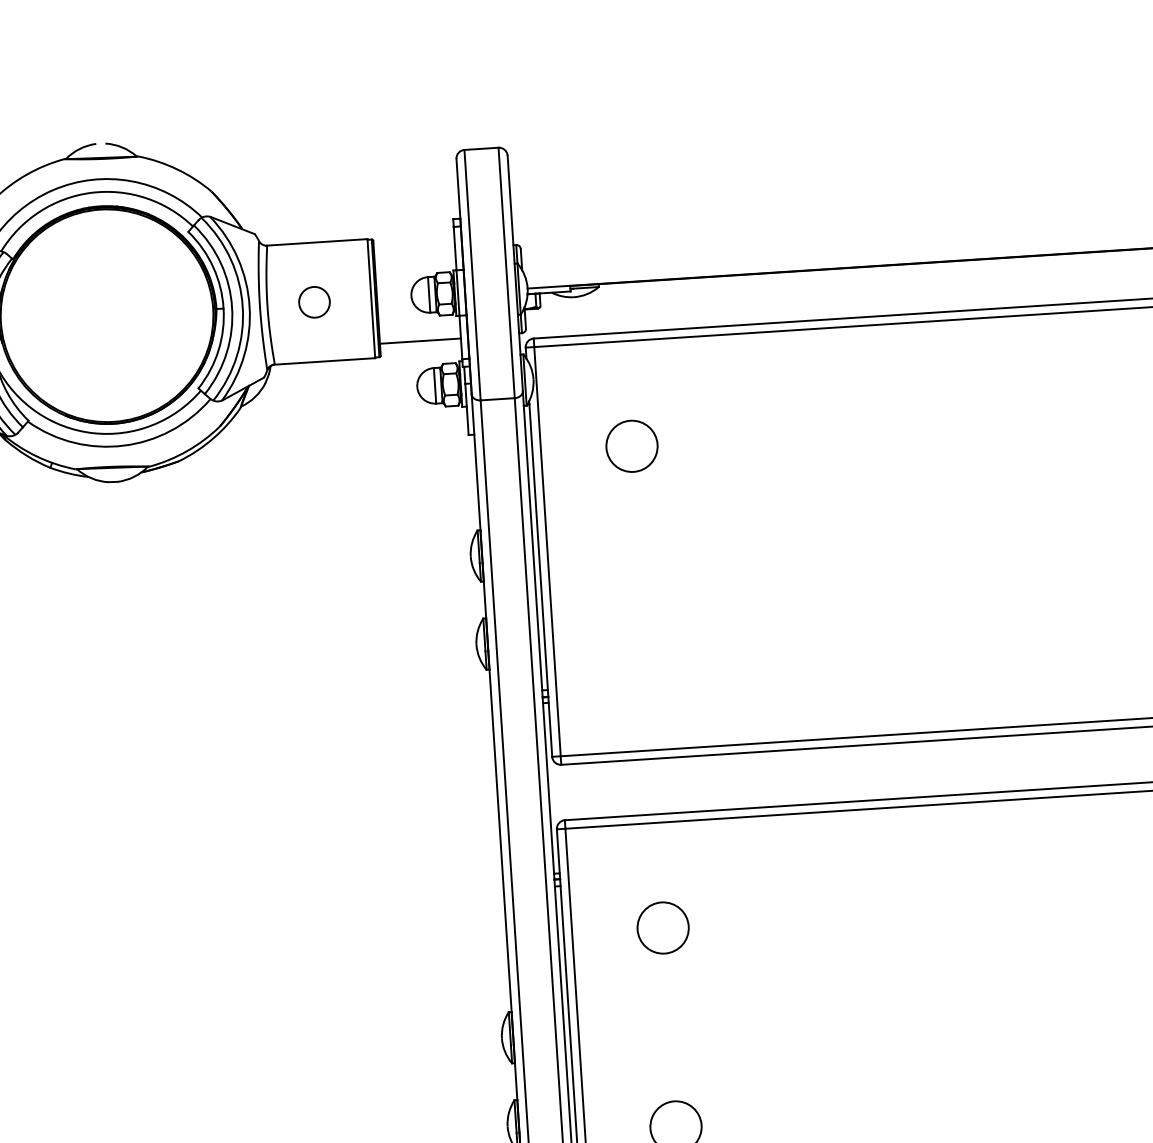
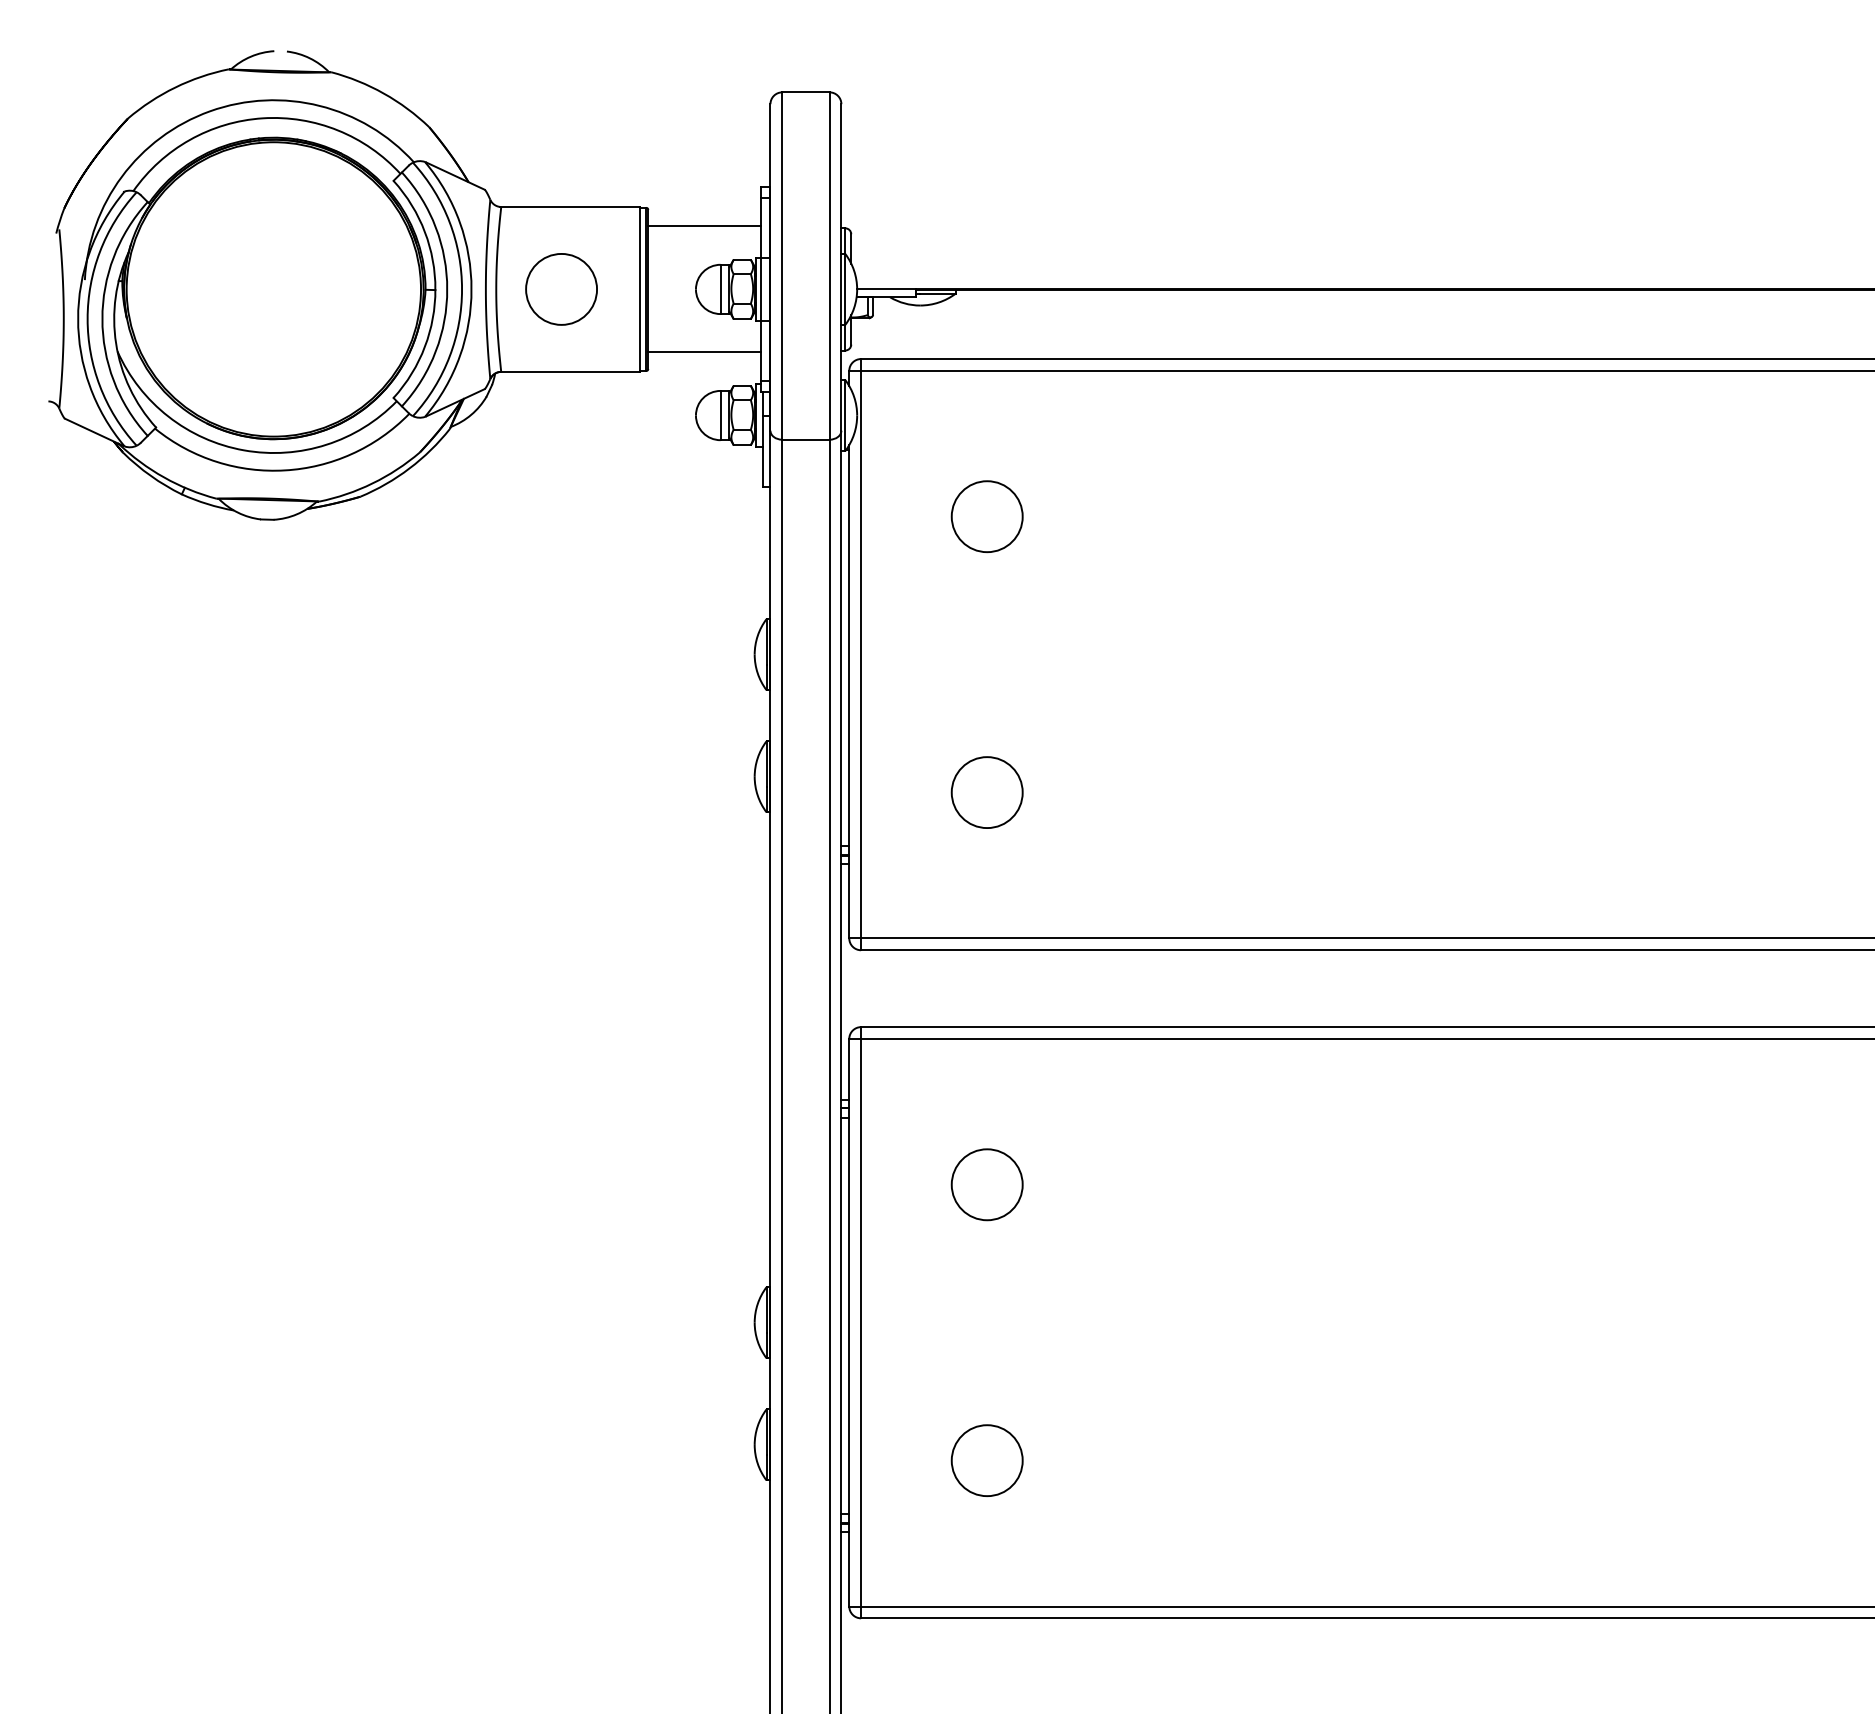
line: (414, 250) -> (704, 226), added
circle: (314, 301) -> (561, 288), size x1.67
circle: (644, 645) -> (986, 792), added

